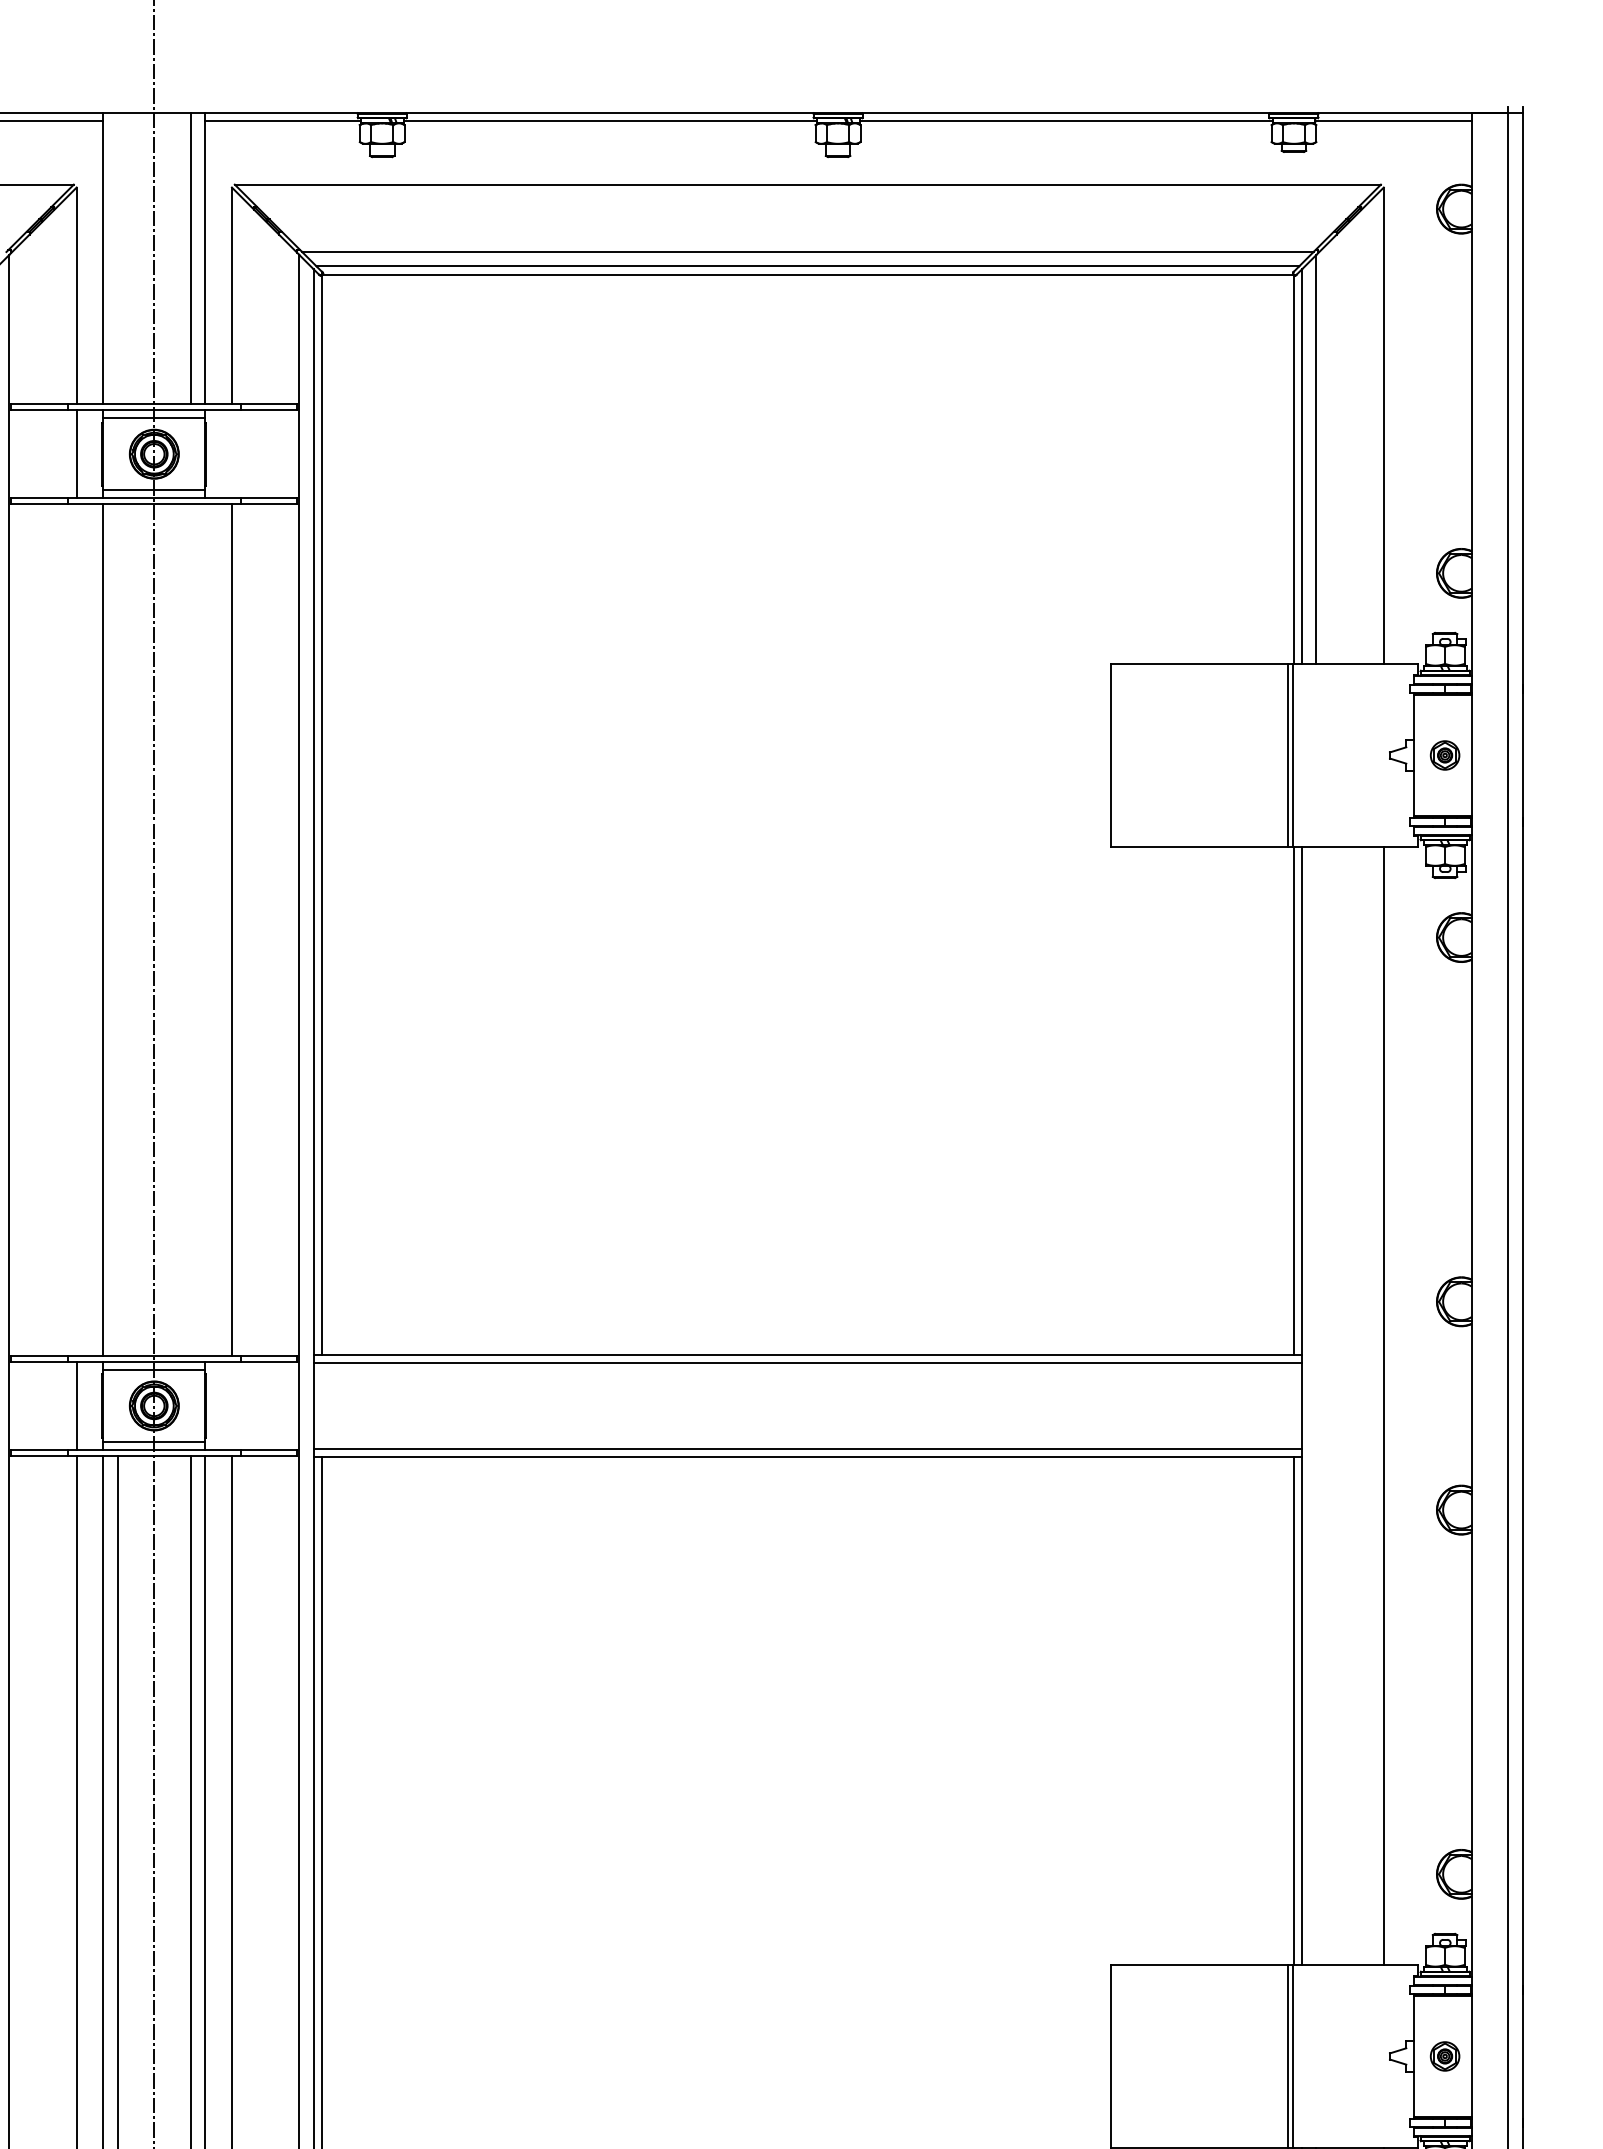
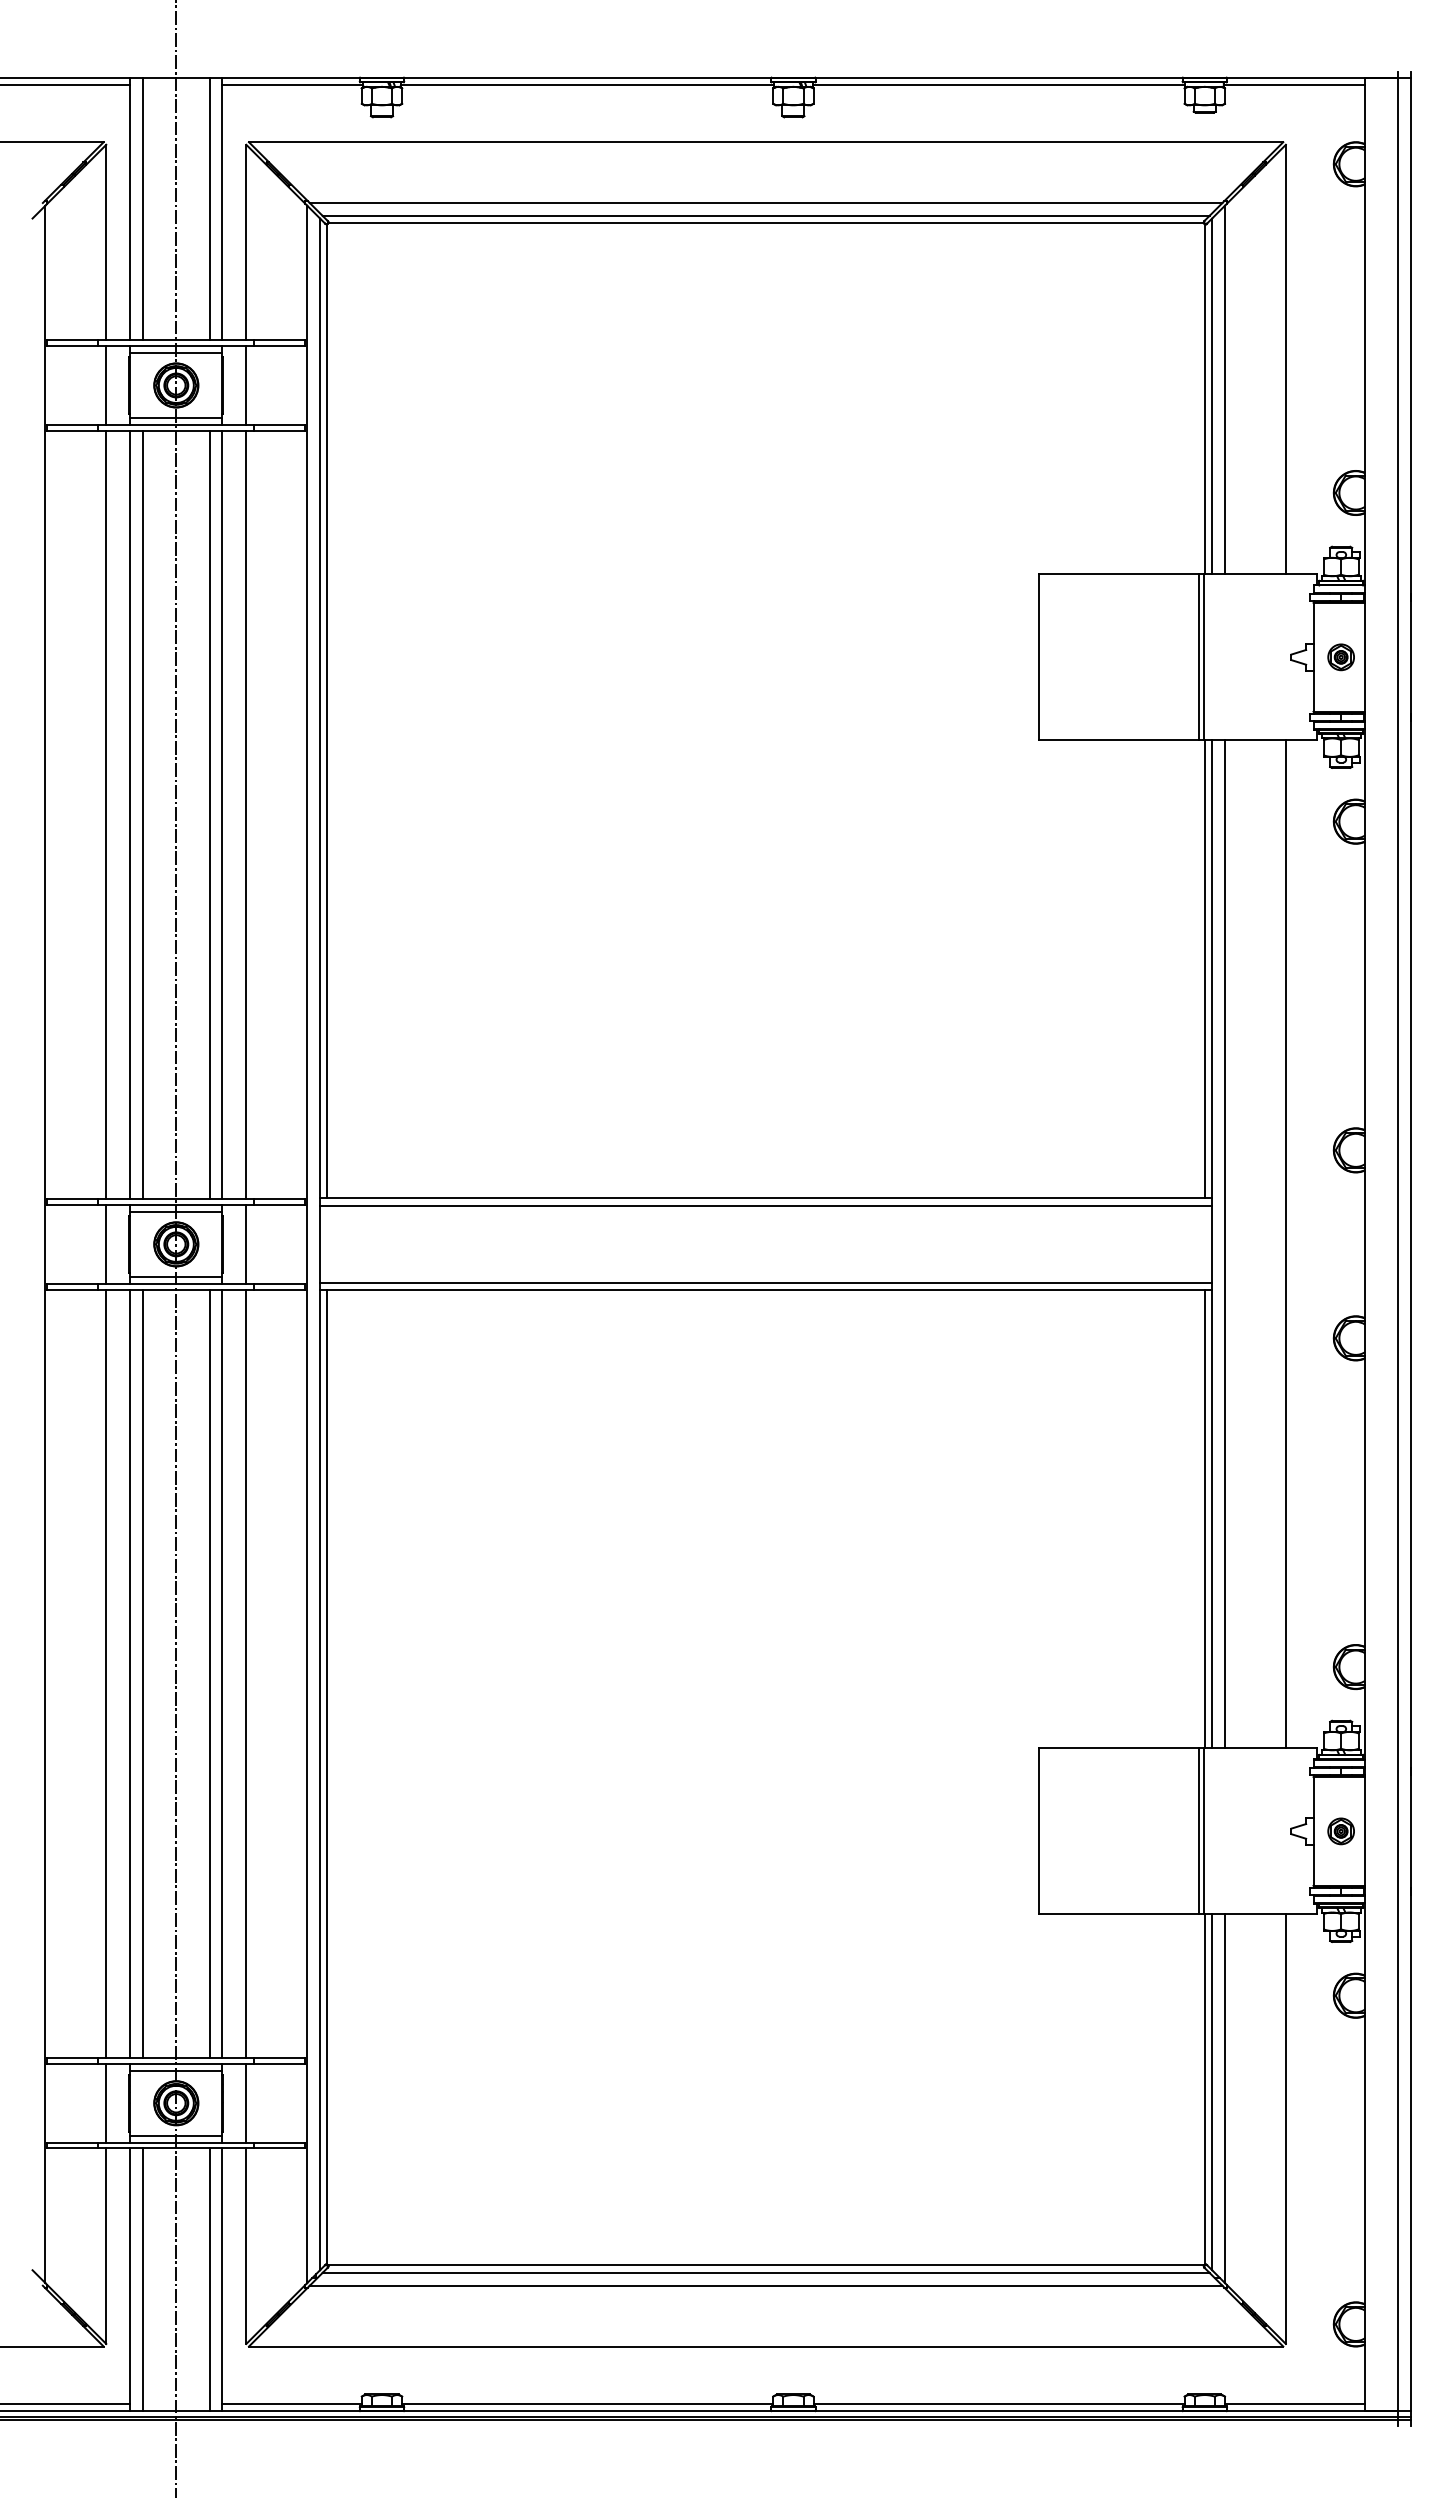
line: (117, 258) -> (143, 208), added
line: (232, 454) -> (246, 385), added
line: (76, 929) -> (106, 814), added
line: (117, 929) -> (143, 814), added
line: (191, 929) -> (209, 814), added
line: (205, 929) -> (222, 814), added
line: (232, 1406) -> (246, 1244), added
line: (1316, 1406) -> (1225, 1244), added

